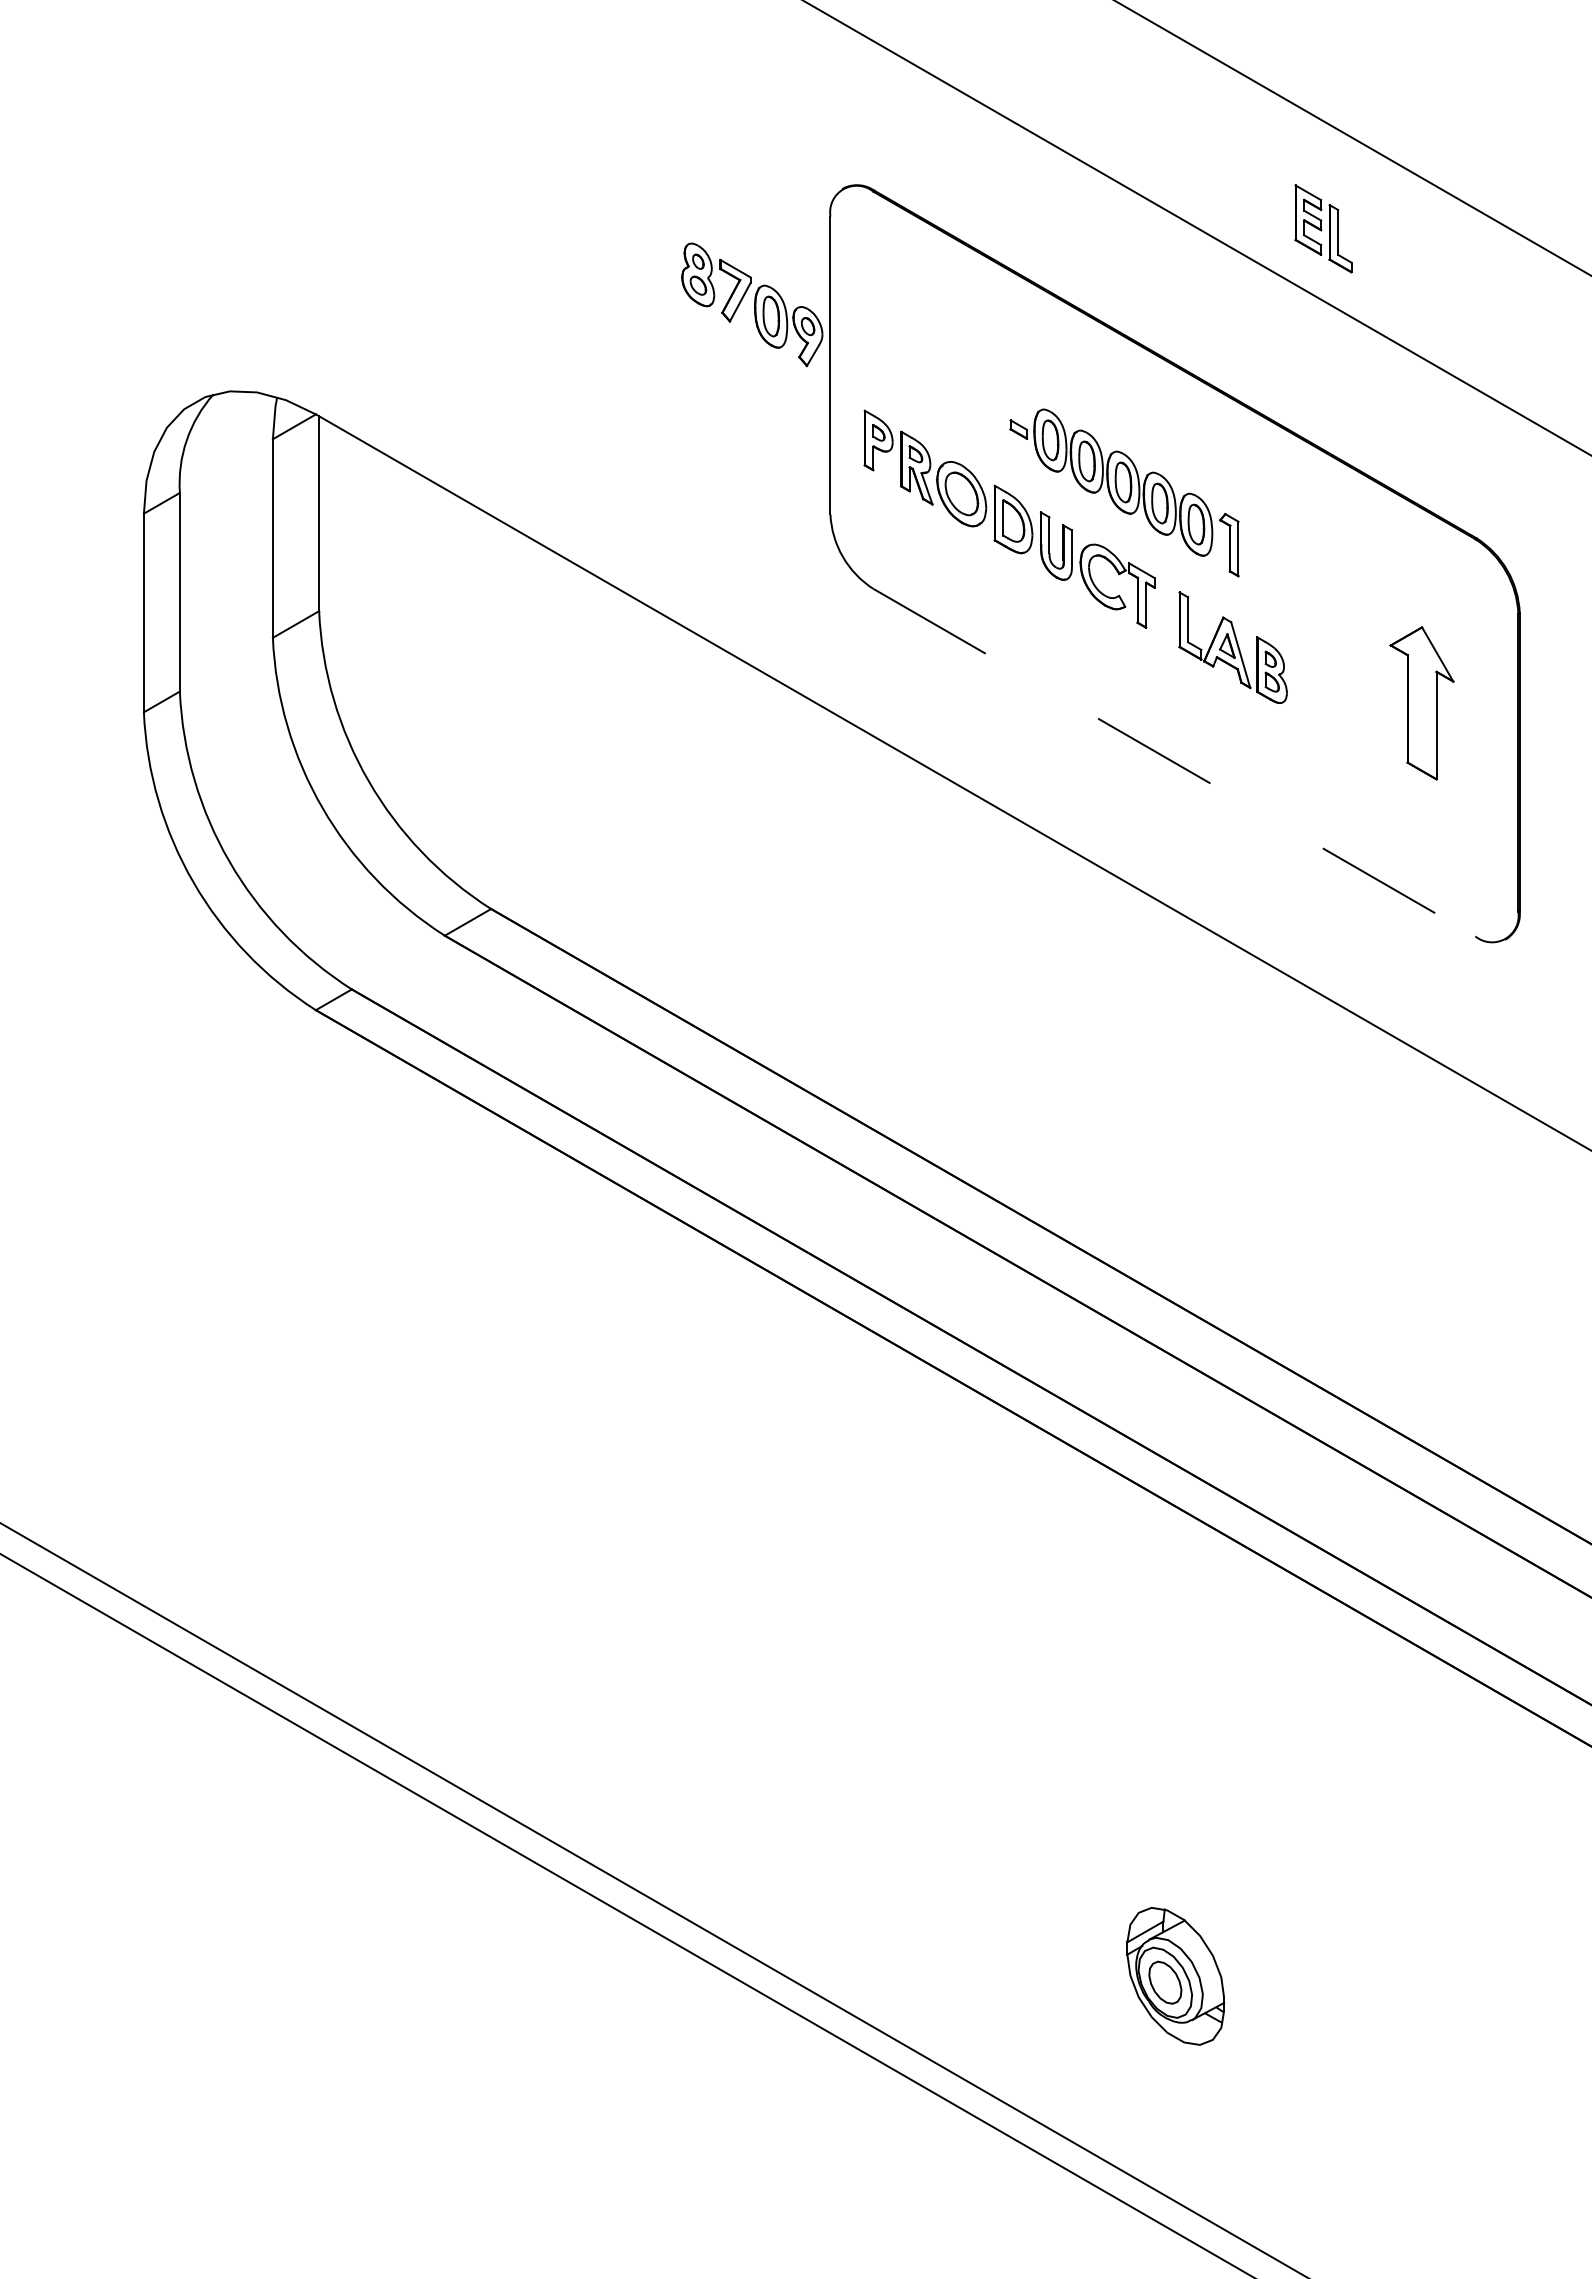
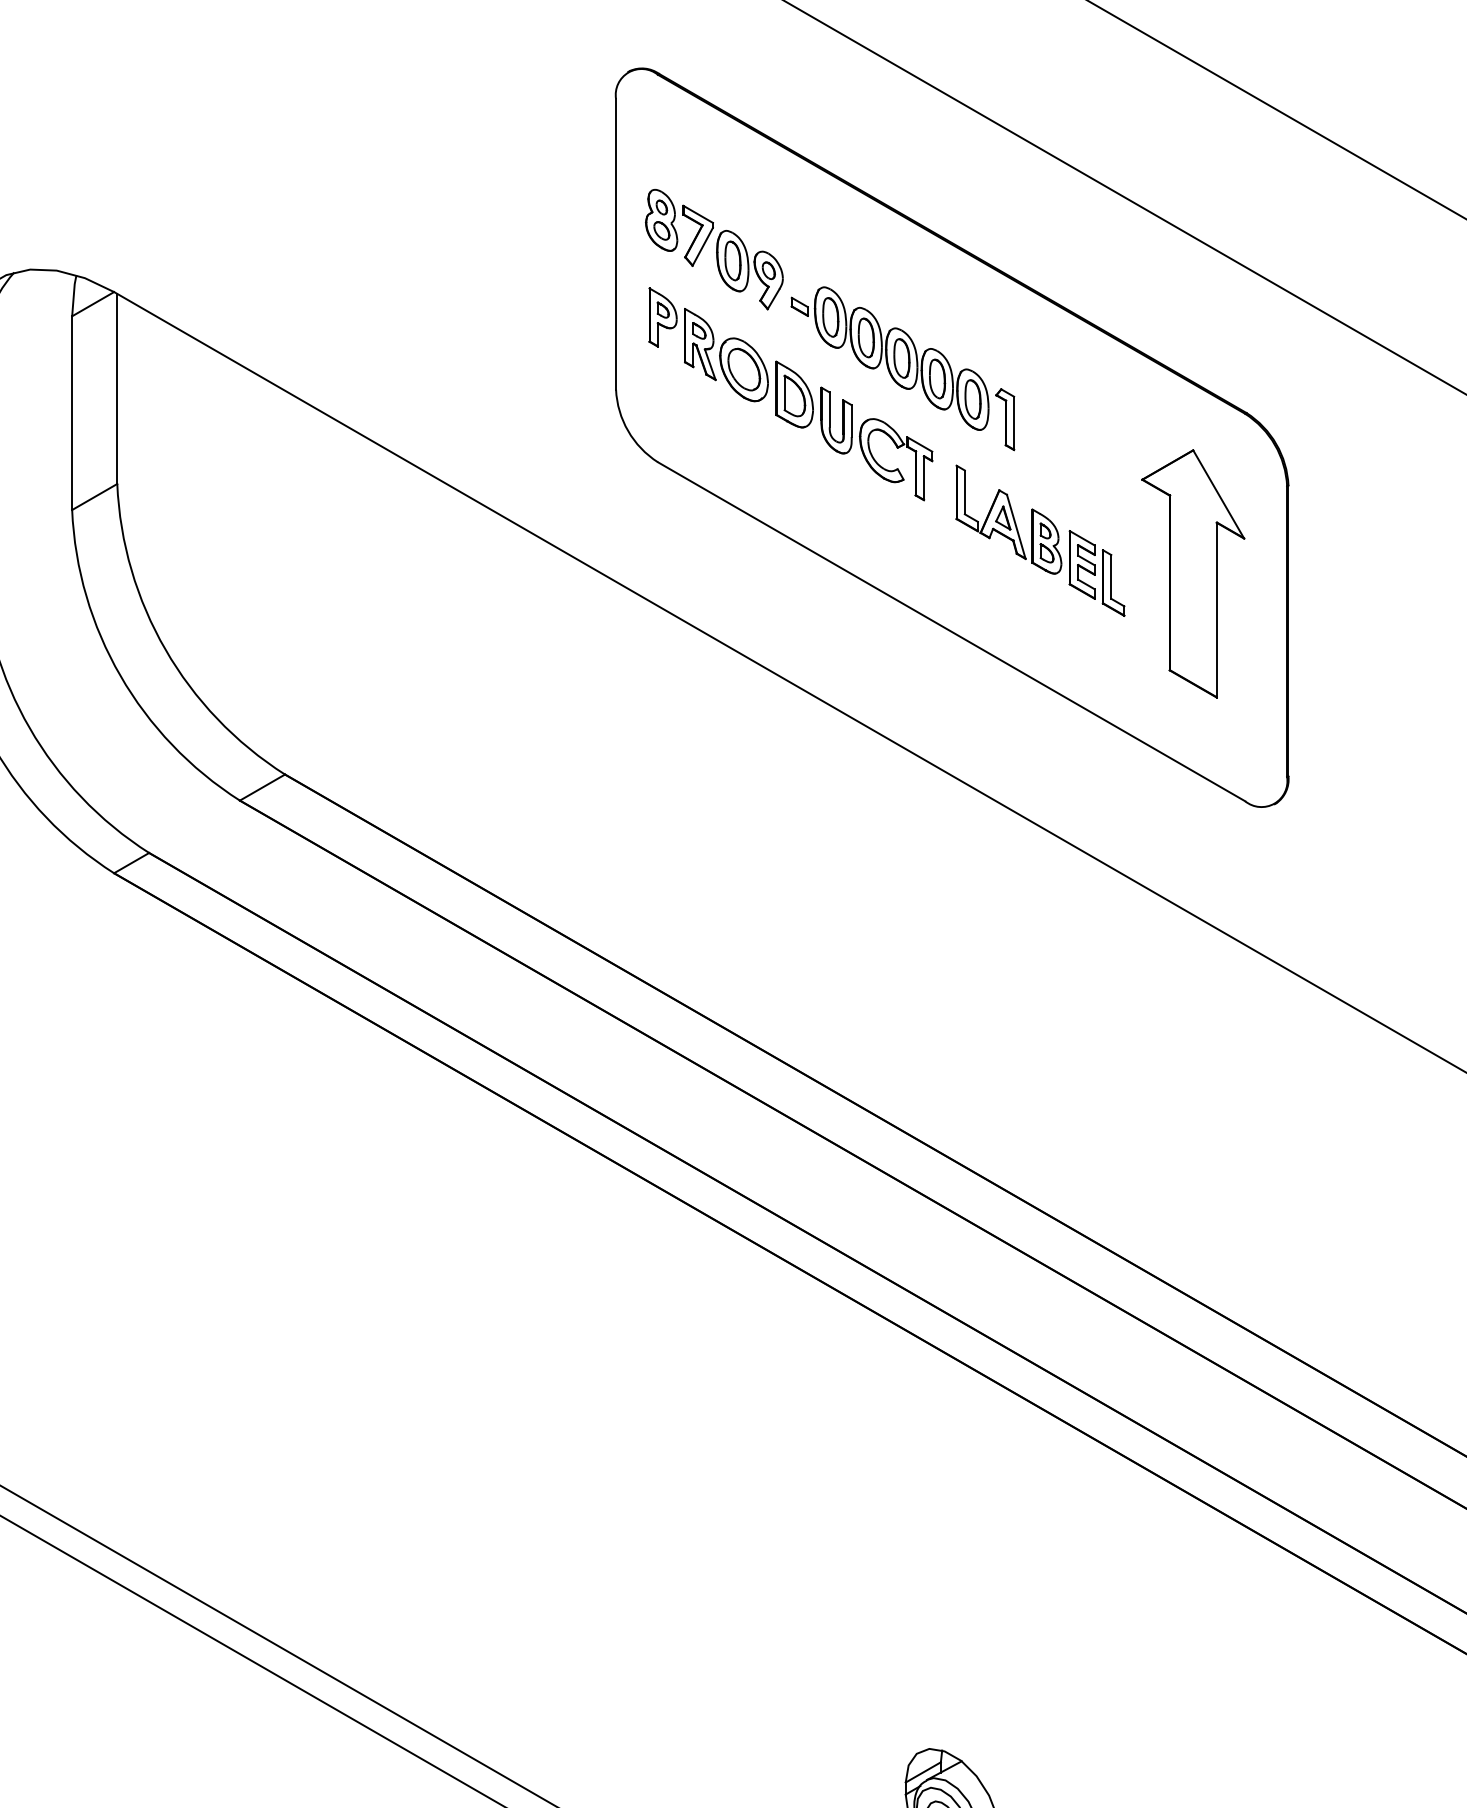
part: (1323, 228) -> (1097, 573), moved
part: (752, 304) -> (714, 249), moved
part: (1421, 703) -> (1192, 574), size x1.67
line: (1174, 762) -> (951, 631), dashed -> solid

